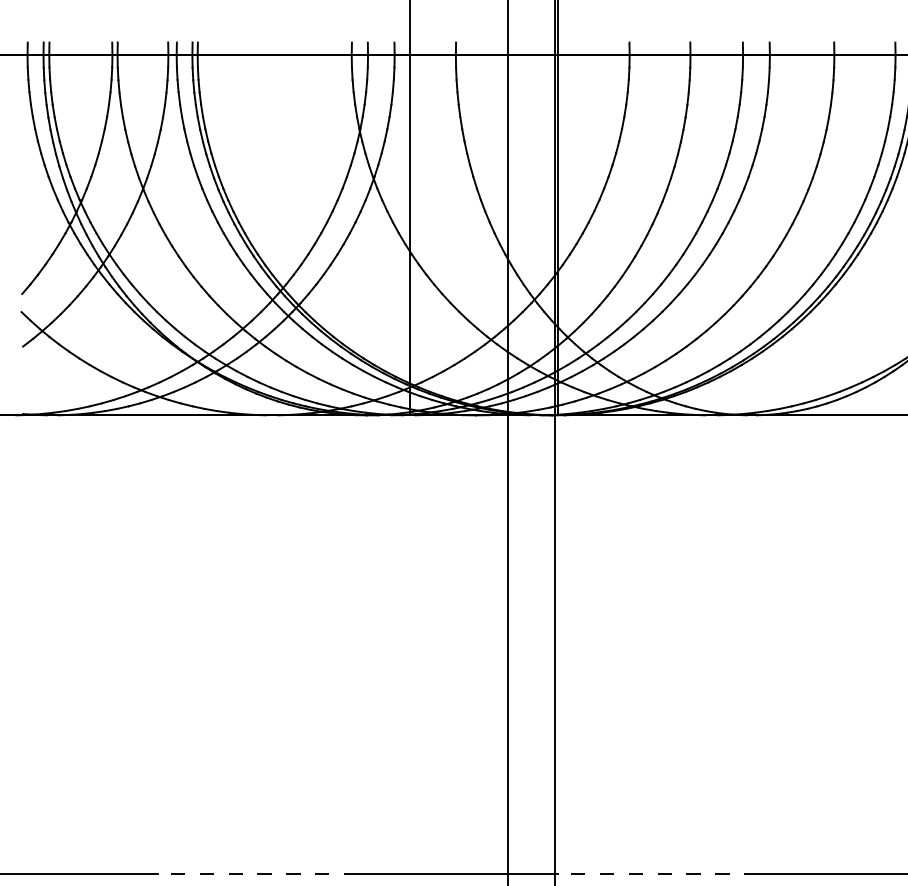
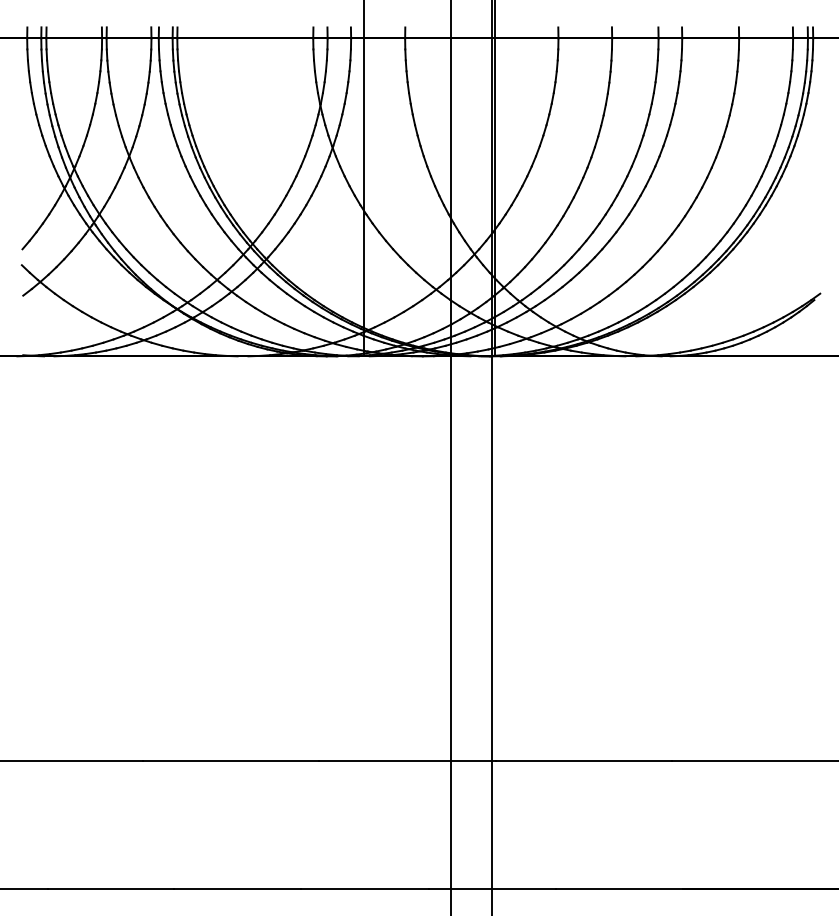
line: (257, 874) -> (230, 761), dashed -> solid
line: (658, 874) -> (583, 761), dashed -> solid

